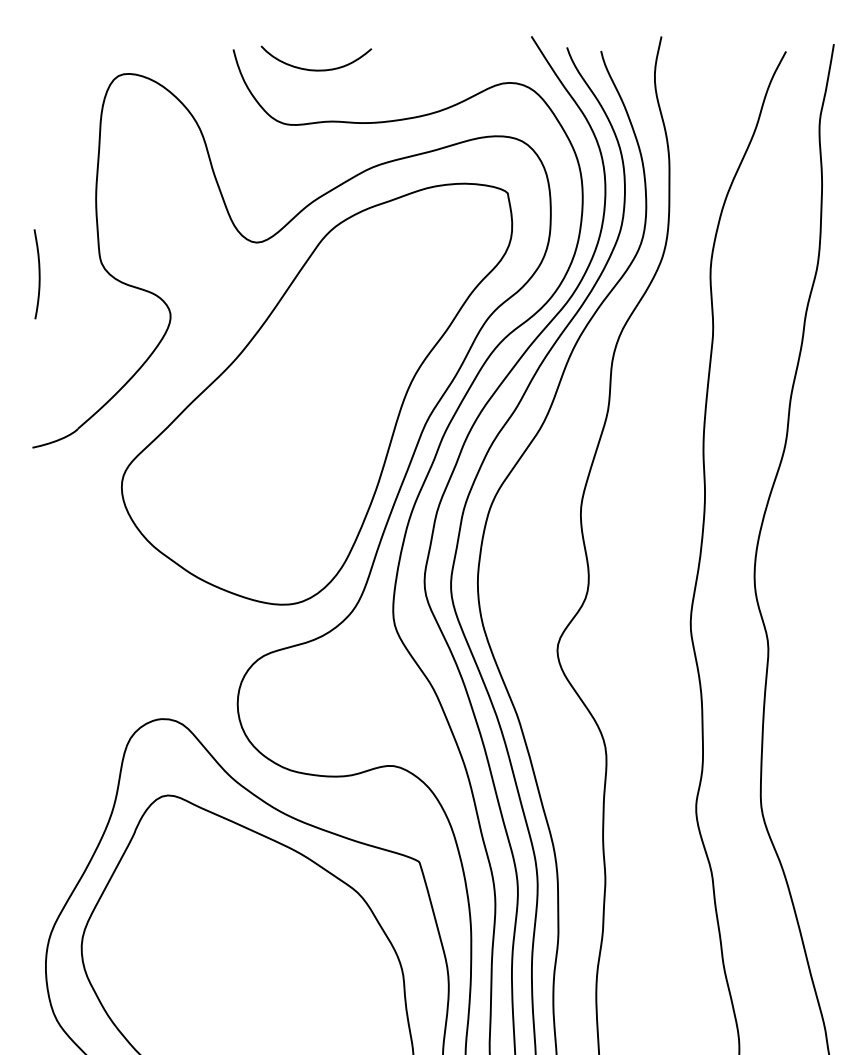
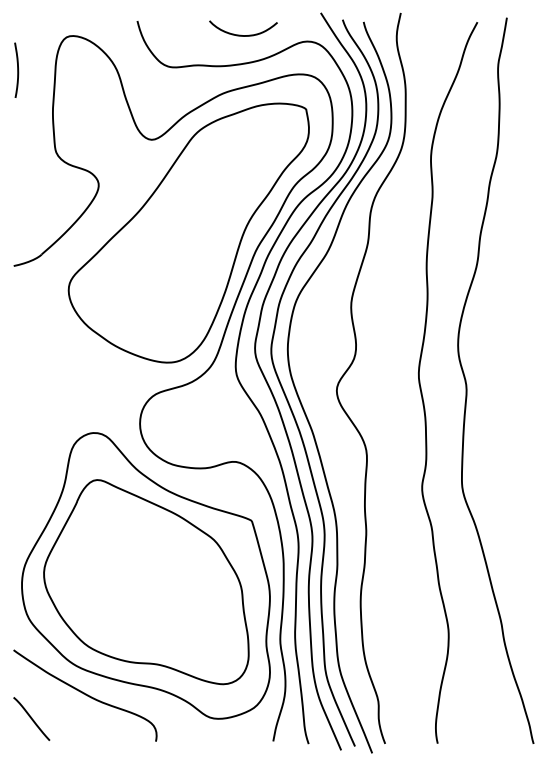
curve: (311, 68) -> (240, 34), moved
curve: (38, 272) -> (17, 69), moved

